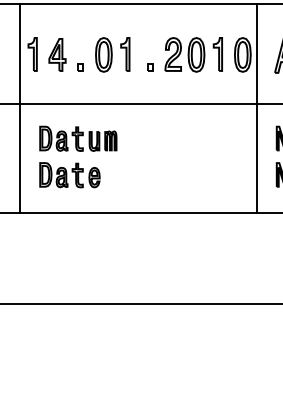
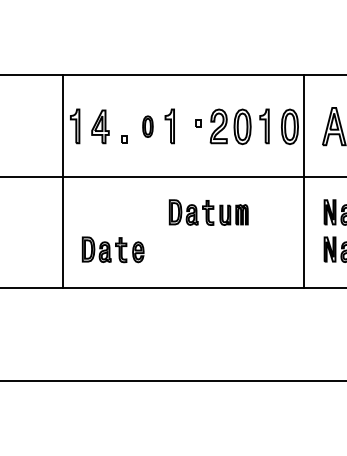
part: (103, 54) -> (147, 126), size x0.6
part: (150, 67) -> (198, 123), moved
part: (78, 138) -> (208, 212), moved

